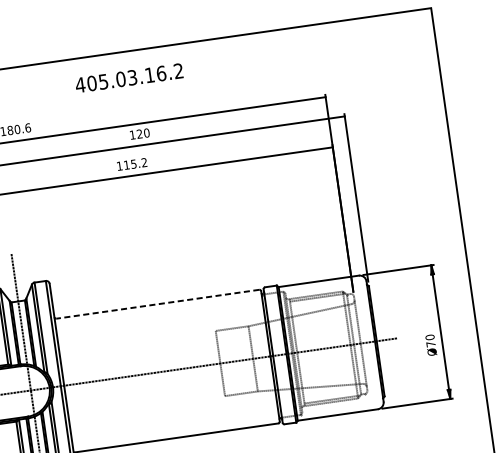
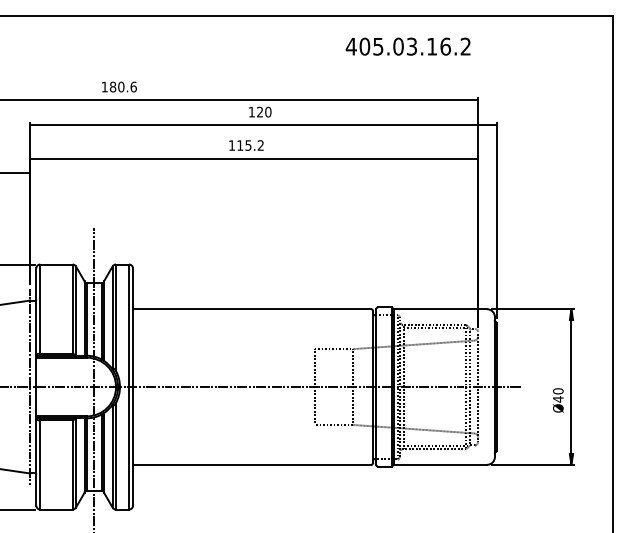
text: (128, 78) -> (407, 46), moved
line: (157, 304) -> (252, 309), dashed -> solid
text: (431, 344) -> (558, 399), Ø70 -> Ø40

